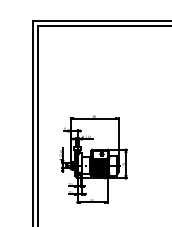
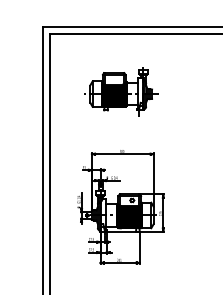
part: (93, 70) -> (121, 91), added

